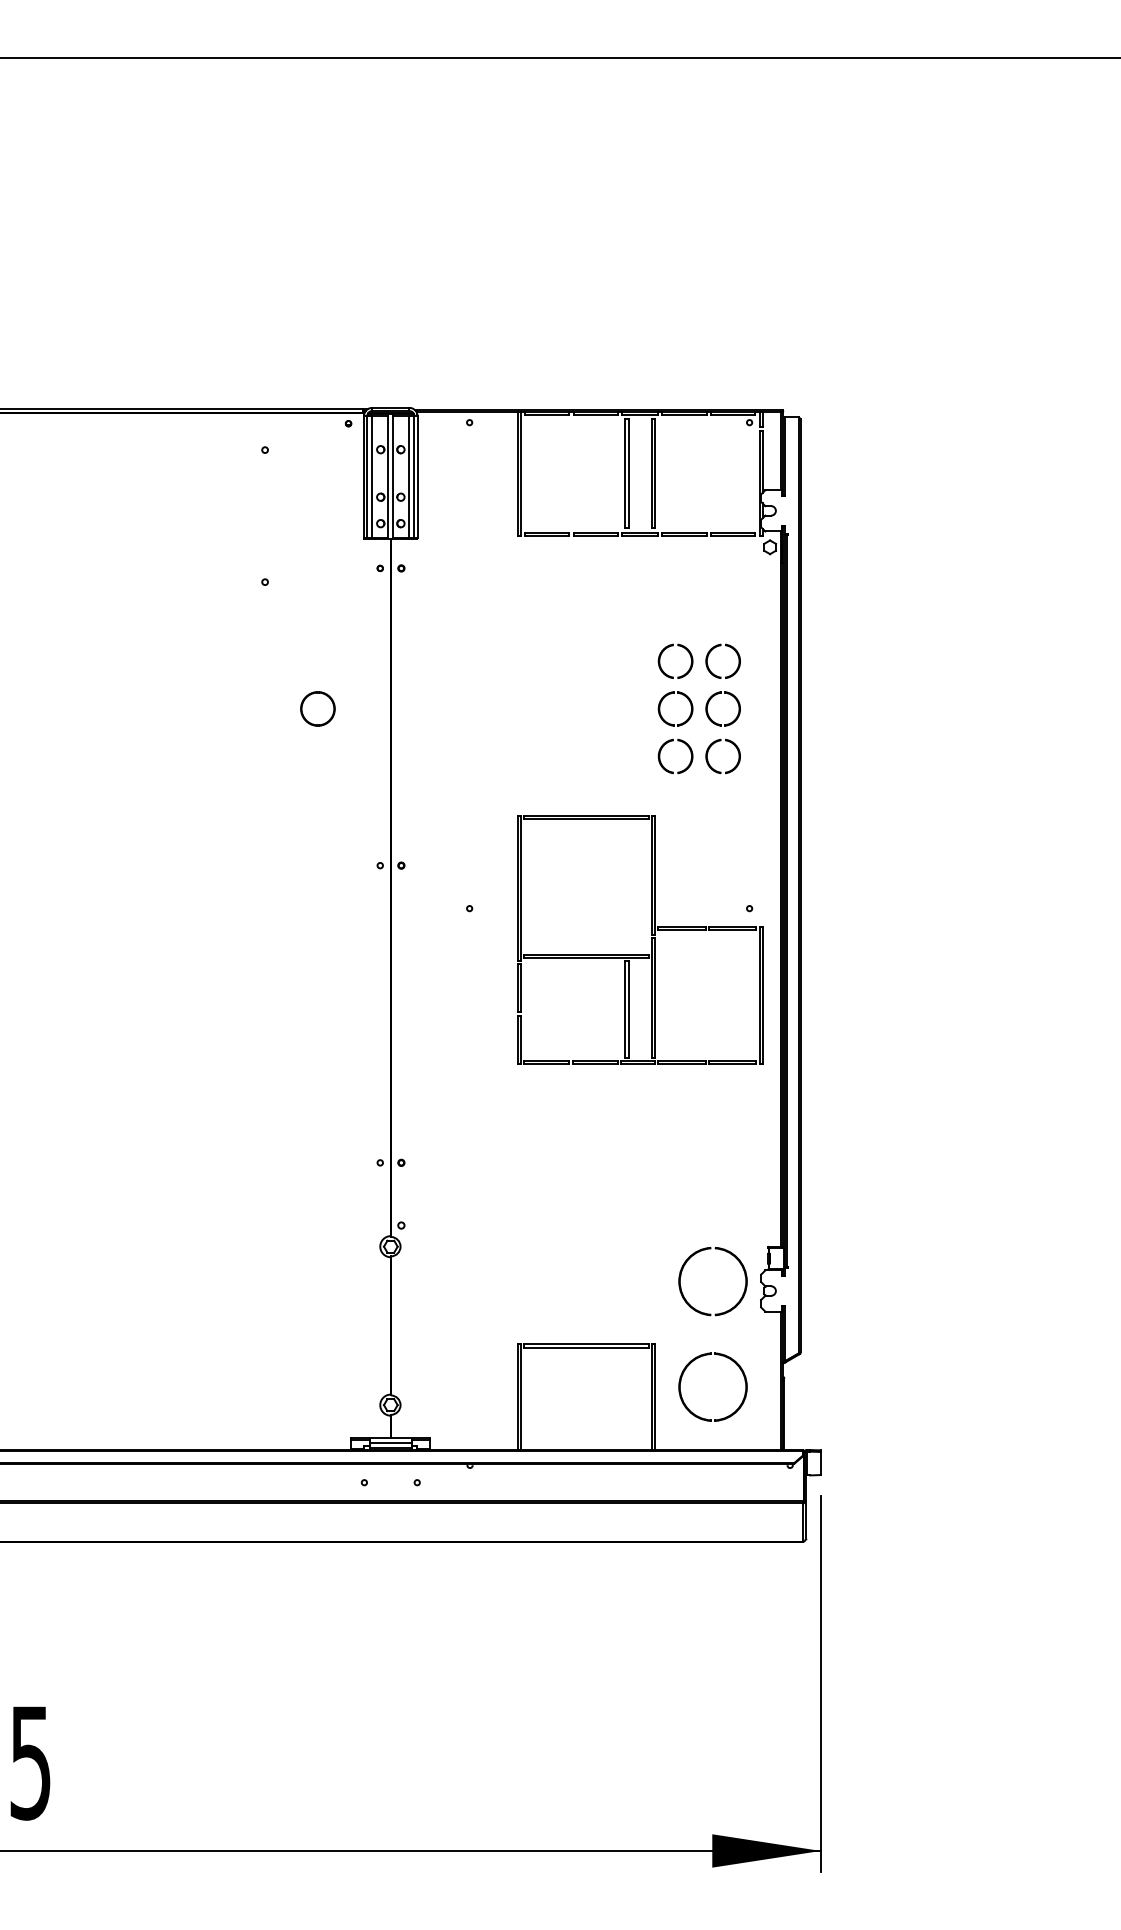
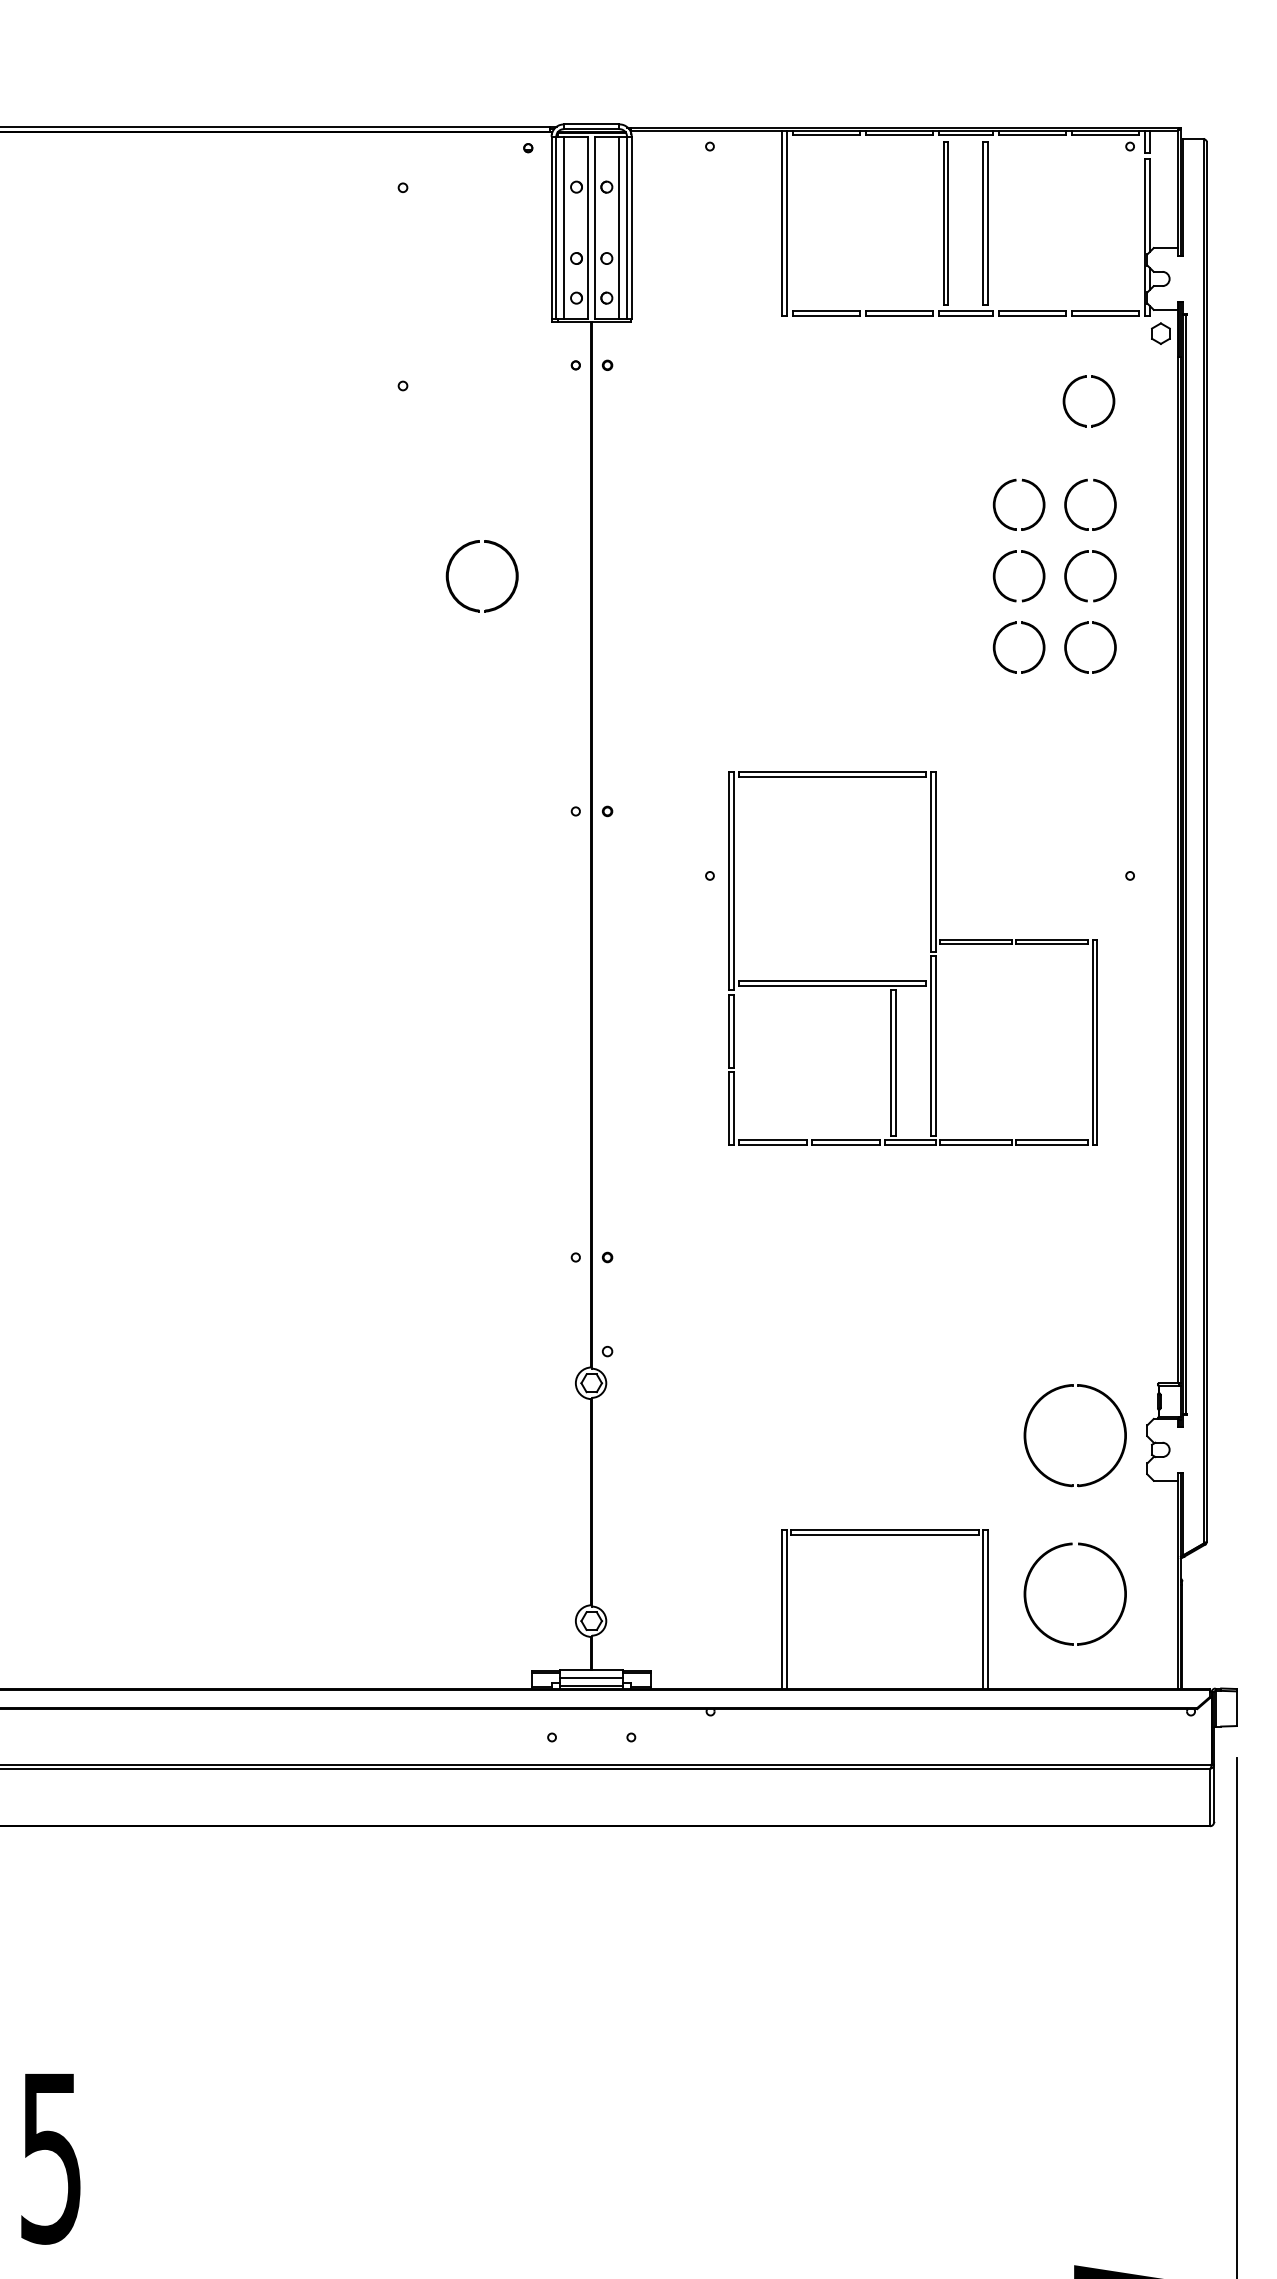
part: (714, 579) -> (1077, 381), added
part: (317, 708) -> (481, 575), size x1.4
part: (651, 939) -> (930, 958), moved

